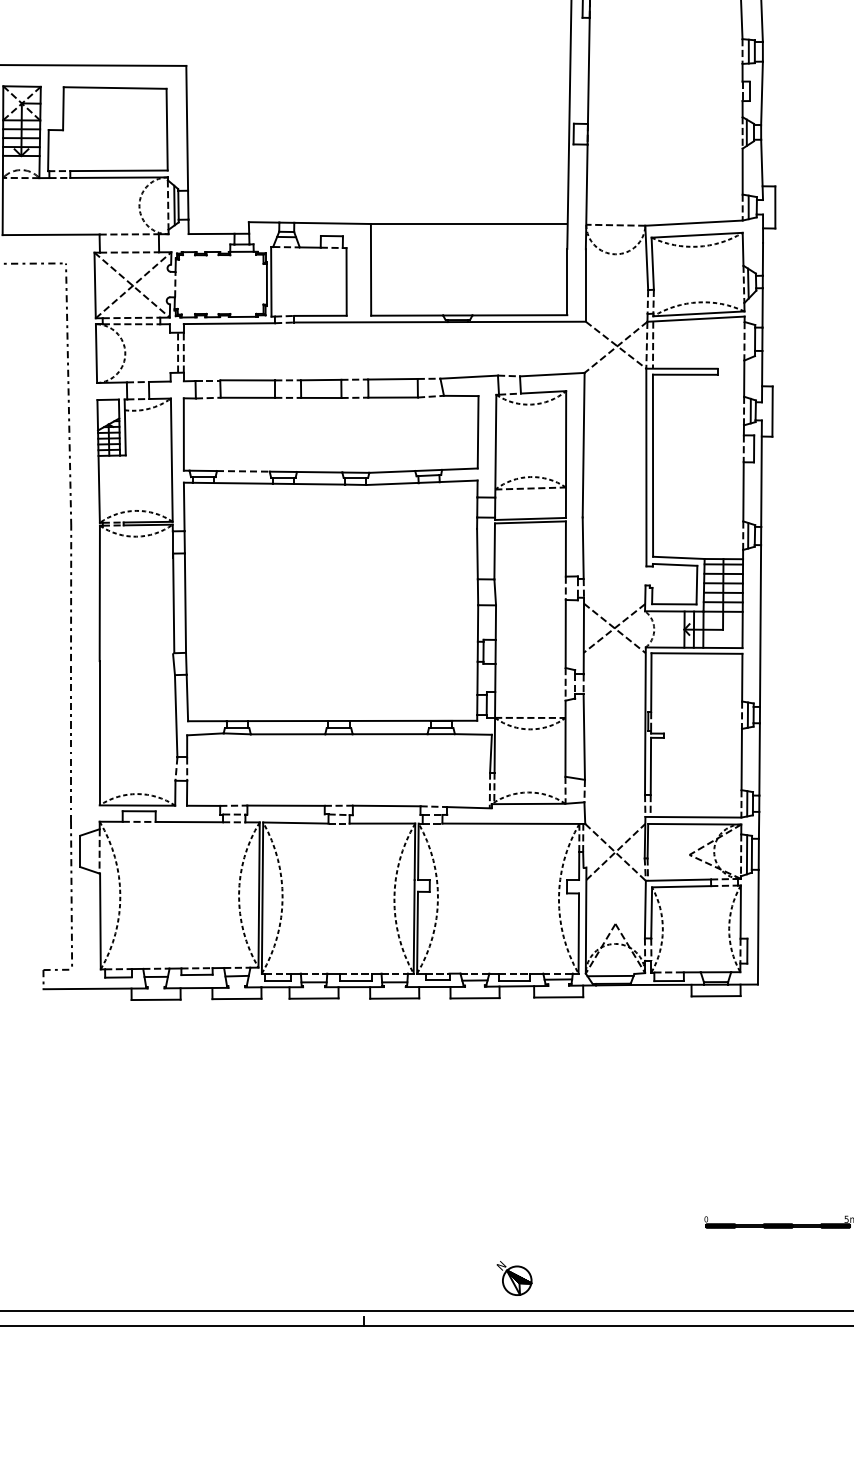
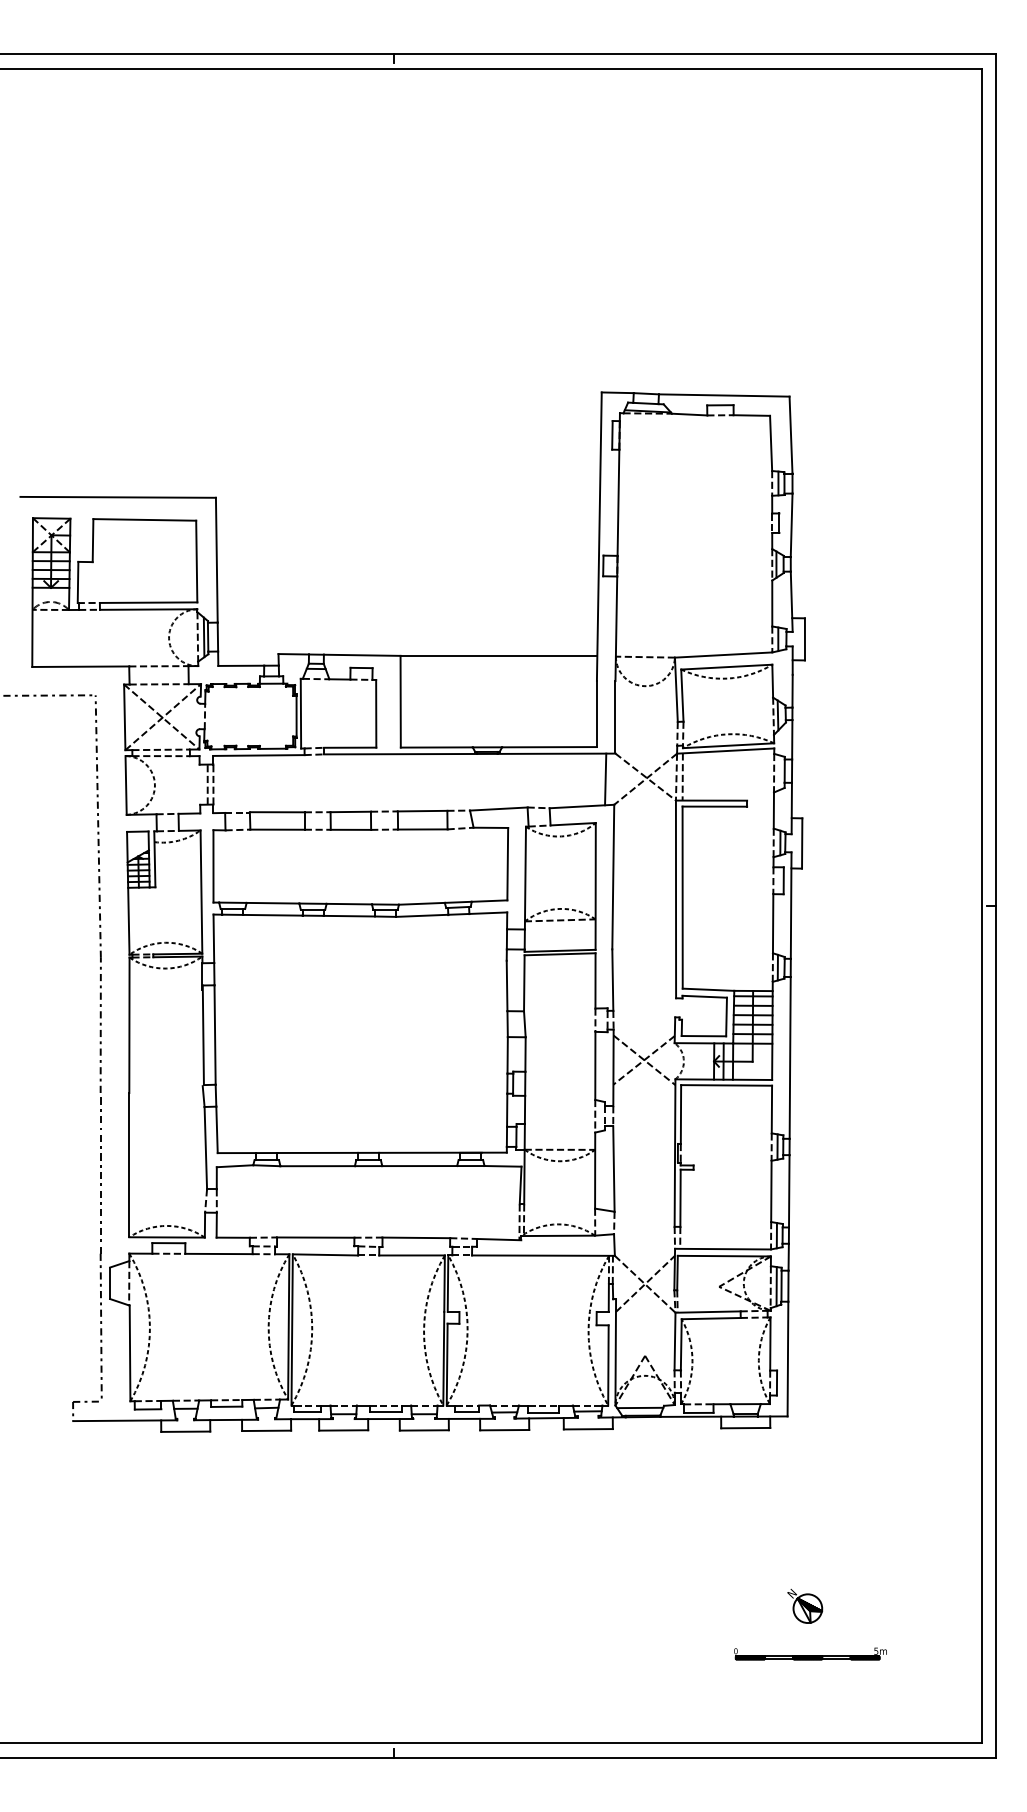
line: (575, 347) -> (605, 779), added
line: (243, 471) -> (273, 903), dashed -> solid
part: (514, 1278) -> (805, 1606), moved

